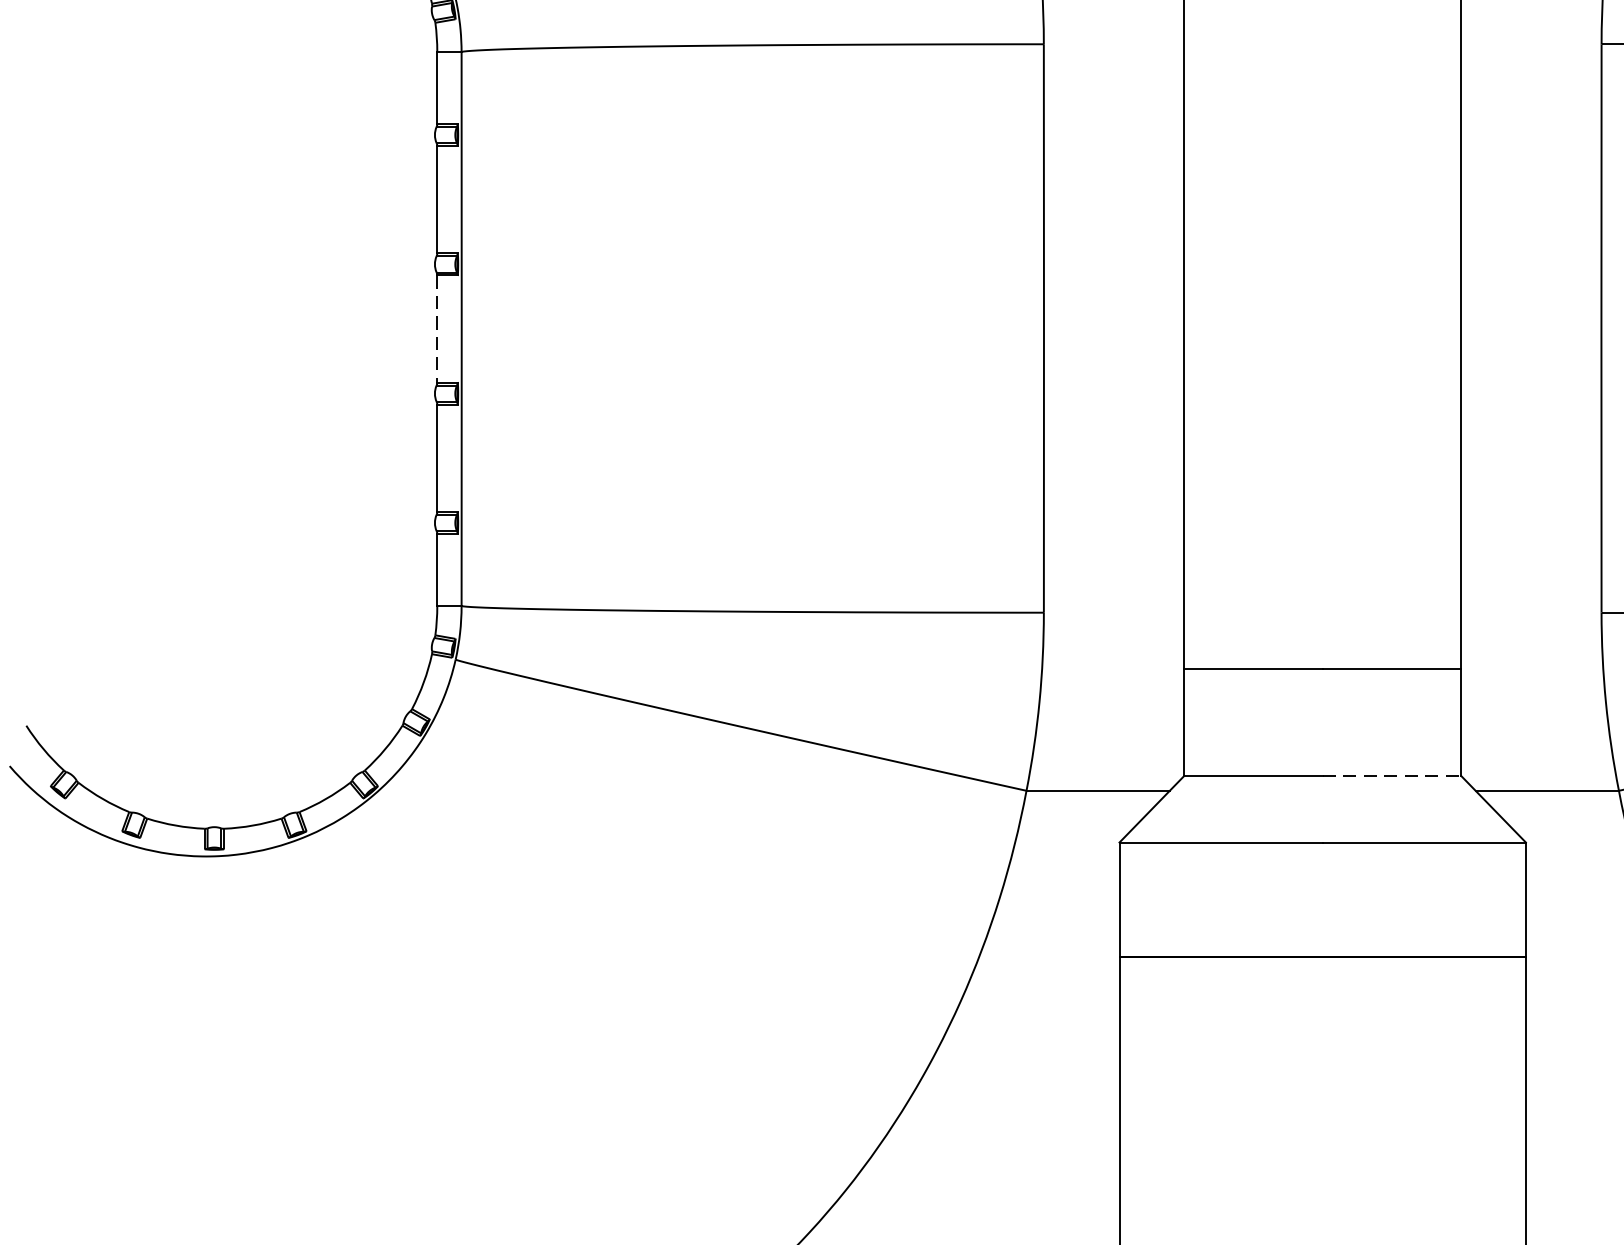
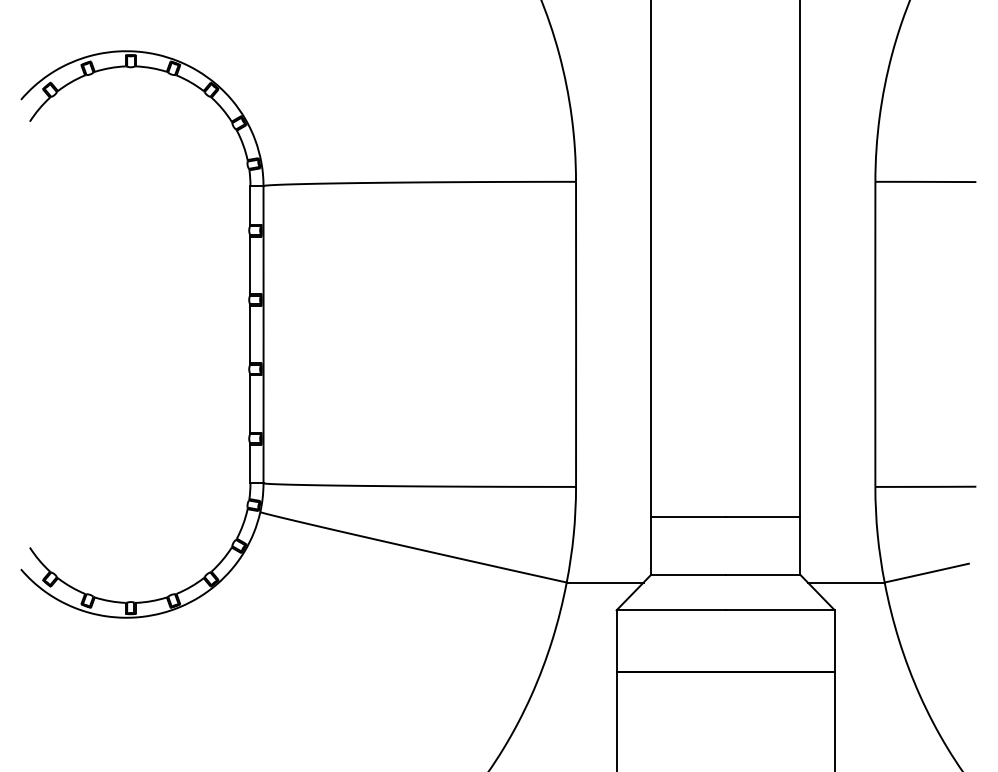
line: (437, 328) -> (250, 334), dashed -> solid
line: (1393, 775) -> (763, 574), dashed -> solid

